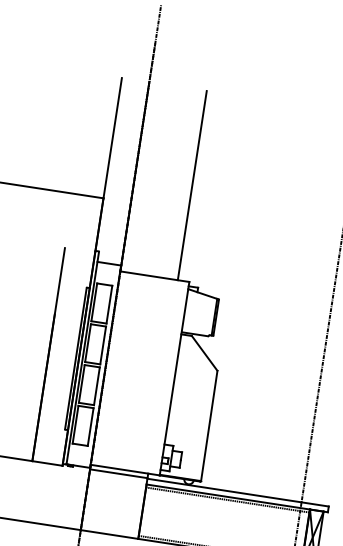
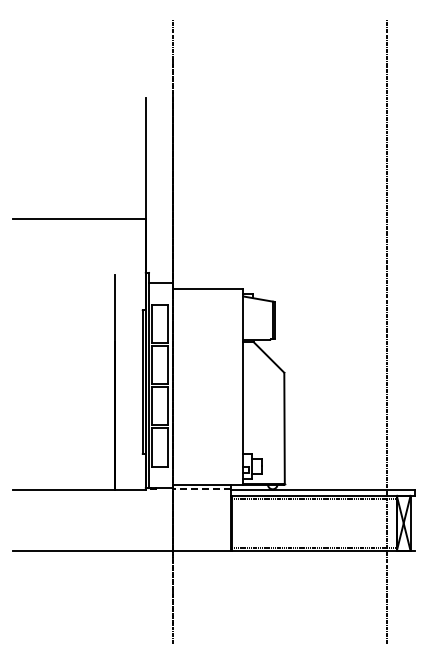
line: (192, 185) -> (231, 193), removed
line: (117, 473) -> (201, 489), solid -> dashed

